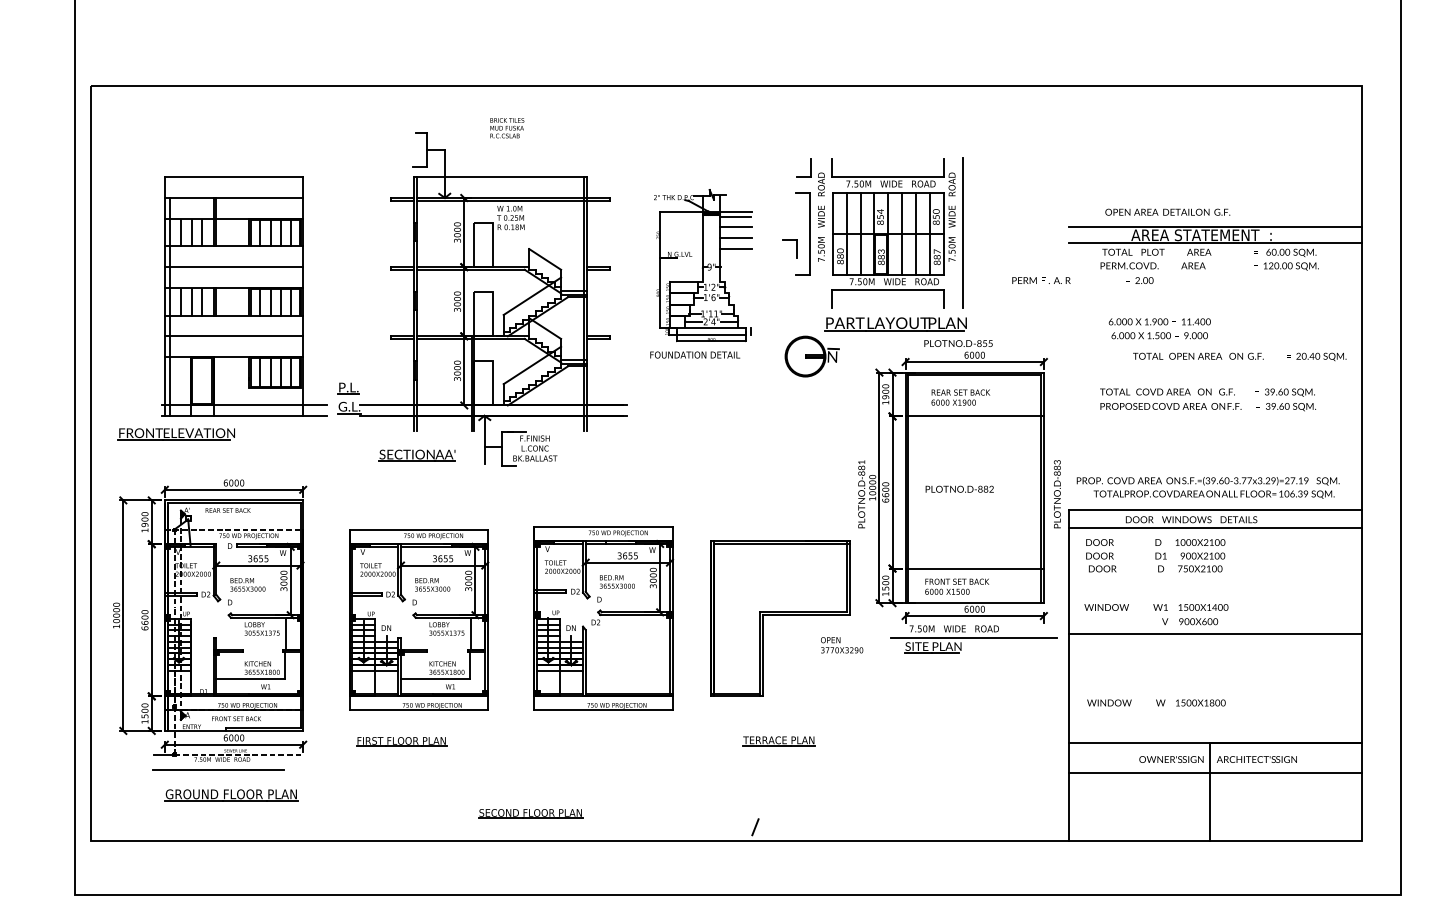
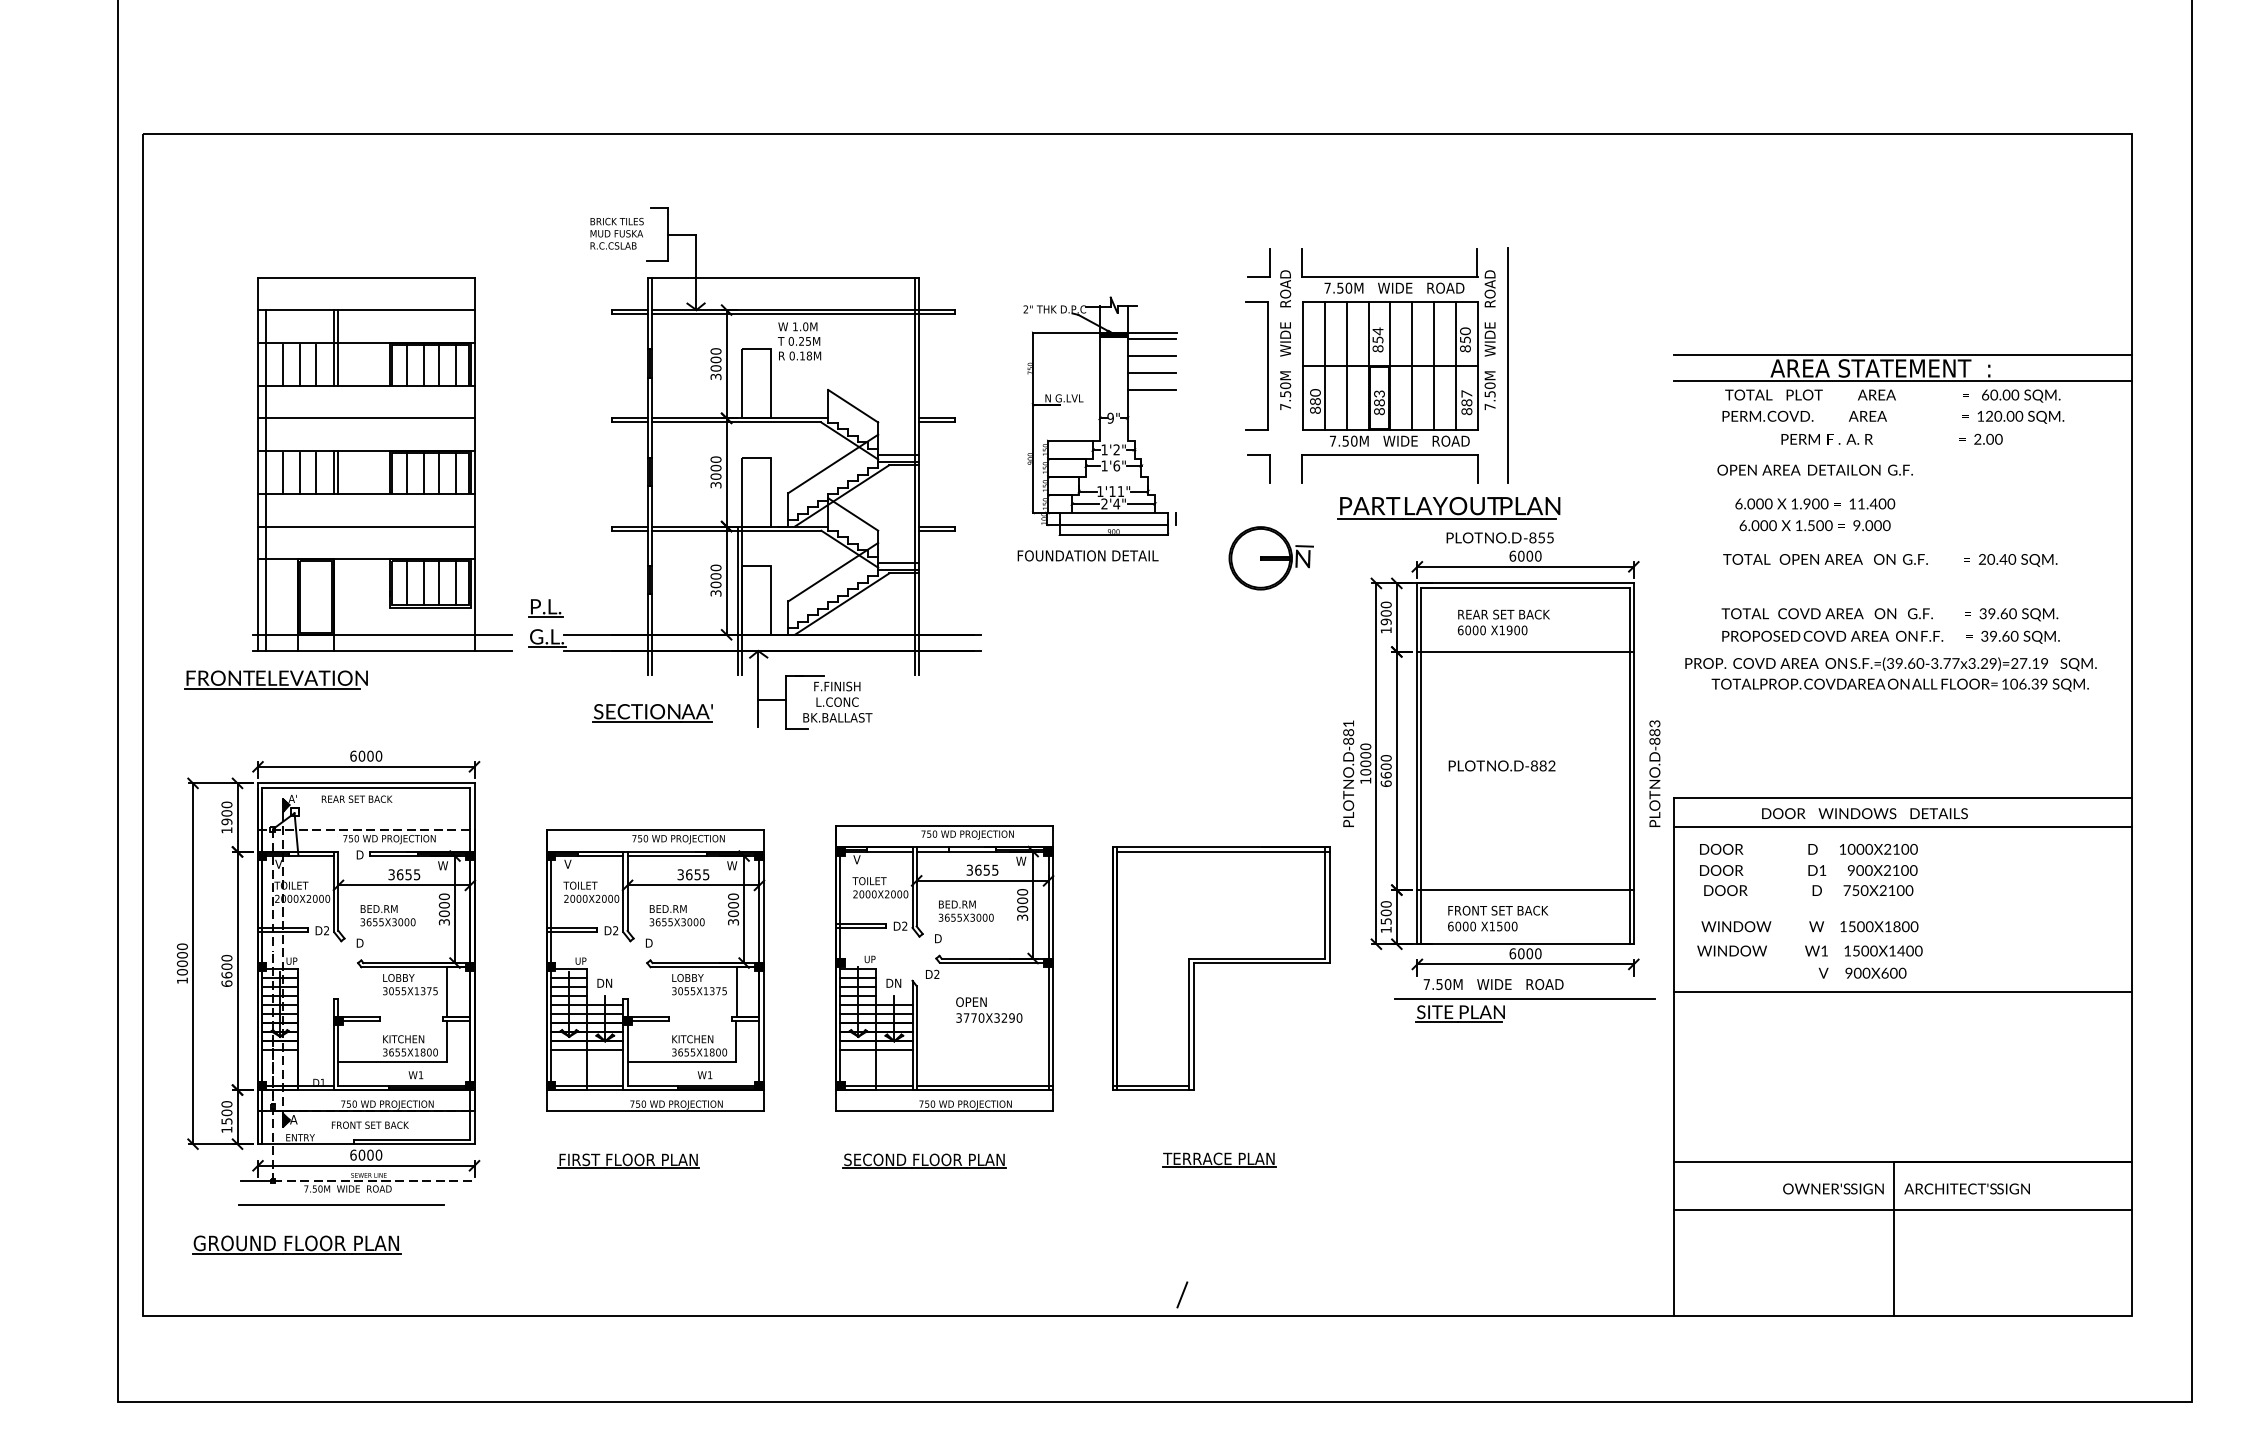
text: (507, 128) -> (617, 234), moved
text: (1167, 211) -> (1814, 468), moved
part: (796, 248) -> (1268, 467), moved
text: (1082, 280) -> (1891, 439), moved
part: (895, 324) -> (1448, 508), moved
text: (1239, 356) -> (1889, 559), moved
text: (1207, 487) -> (1889, 673), moved
text: (842, 645) -> (989, 1010), moved
text: (1156, 702) -> (1810, 925), moved
part: (231, 795) -> (296, 1245), moved
part: (530, 813) -> (924, 1160), moved

